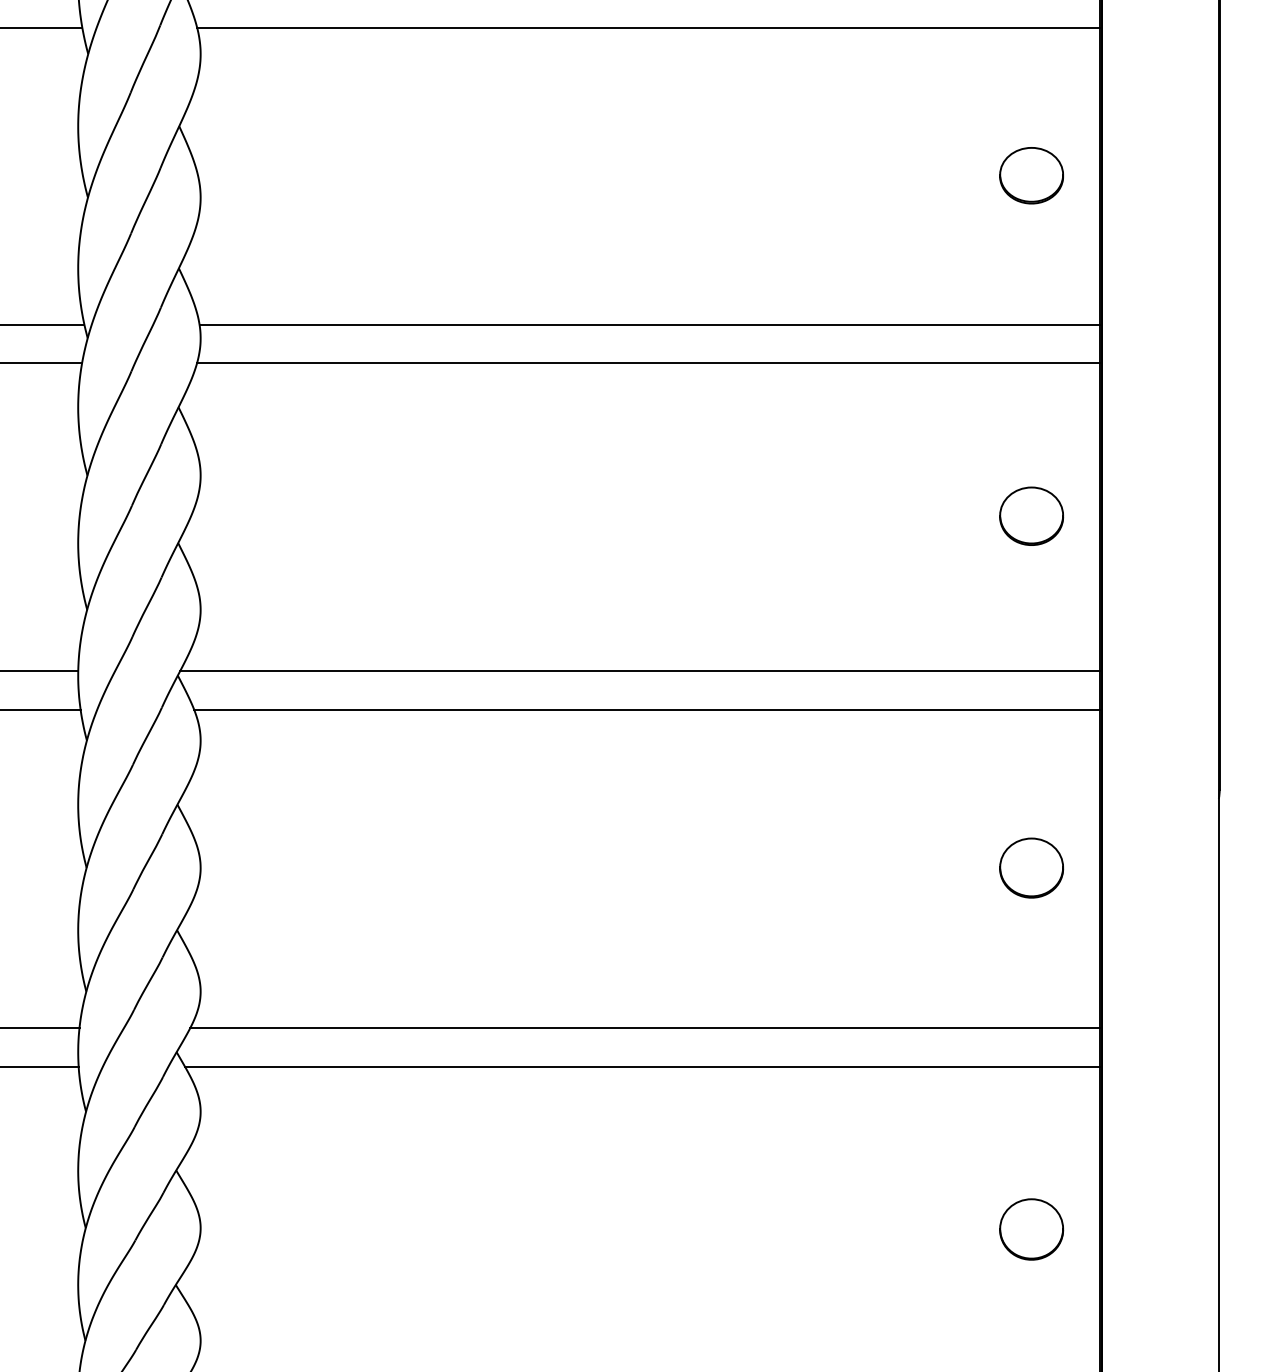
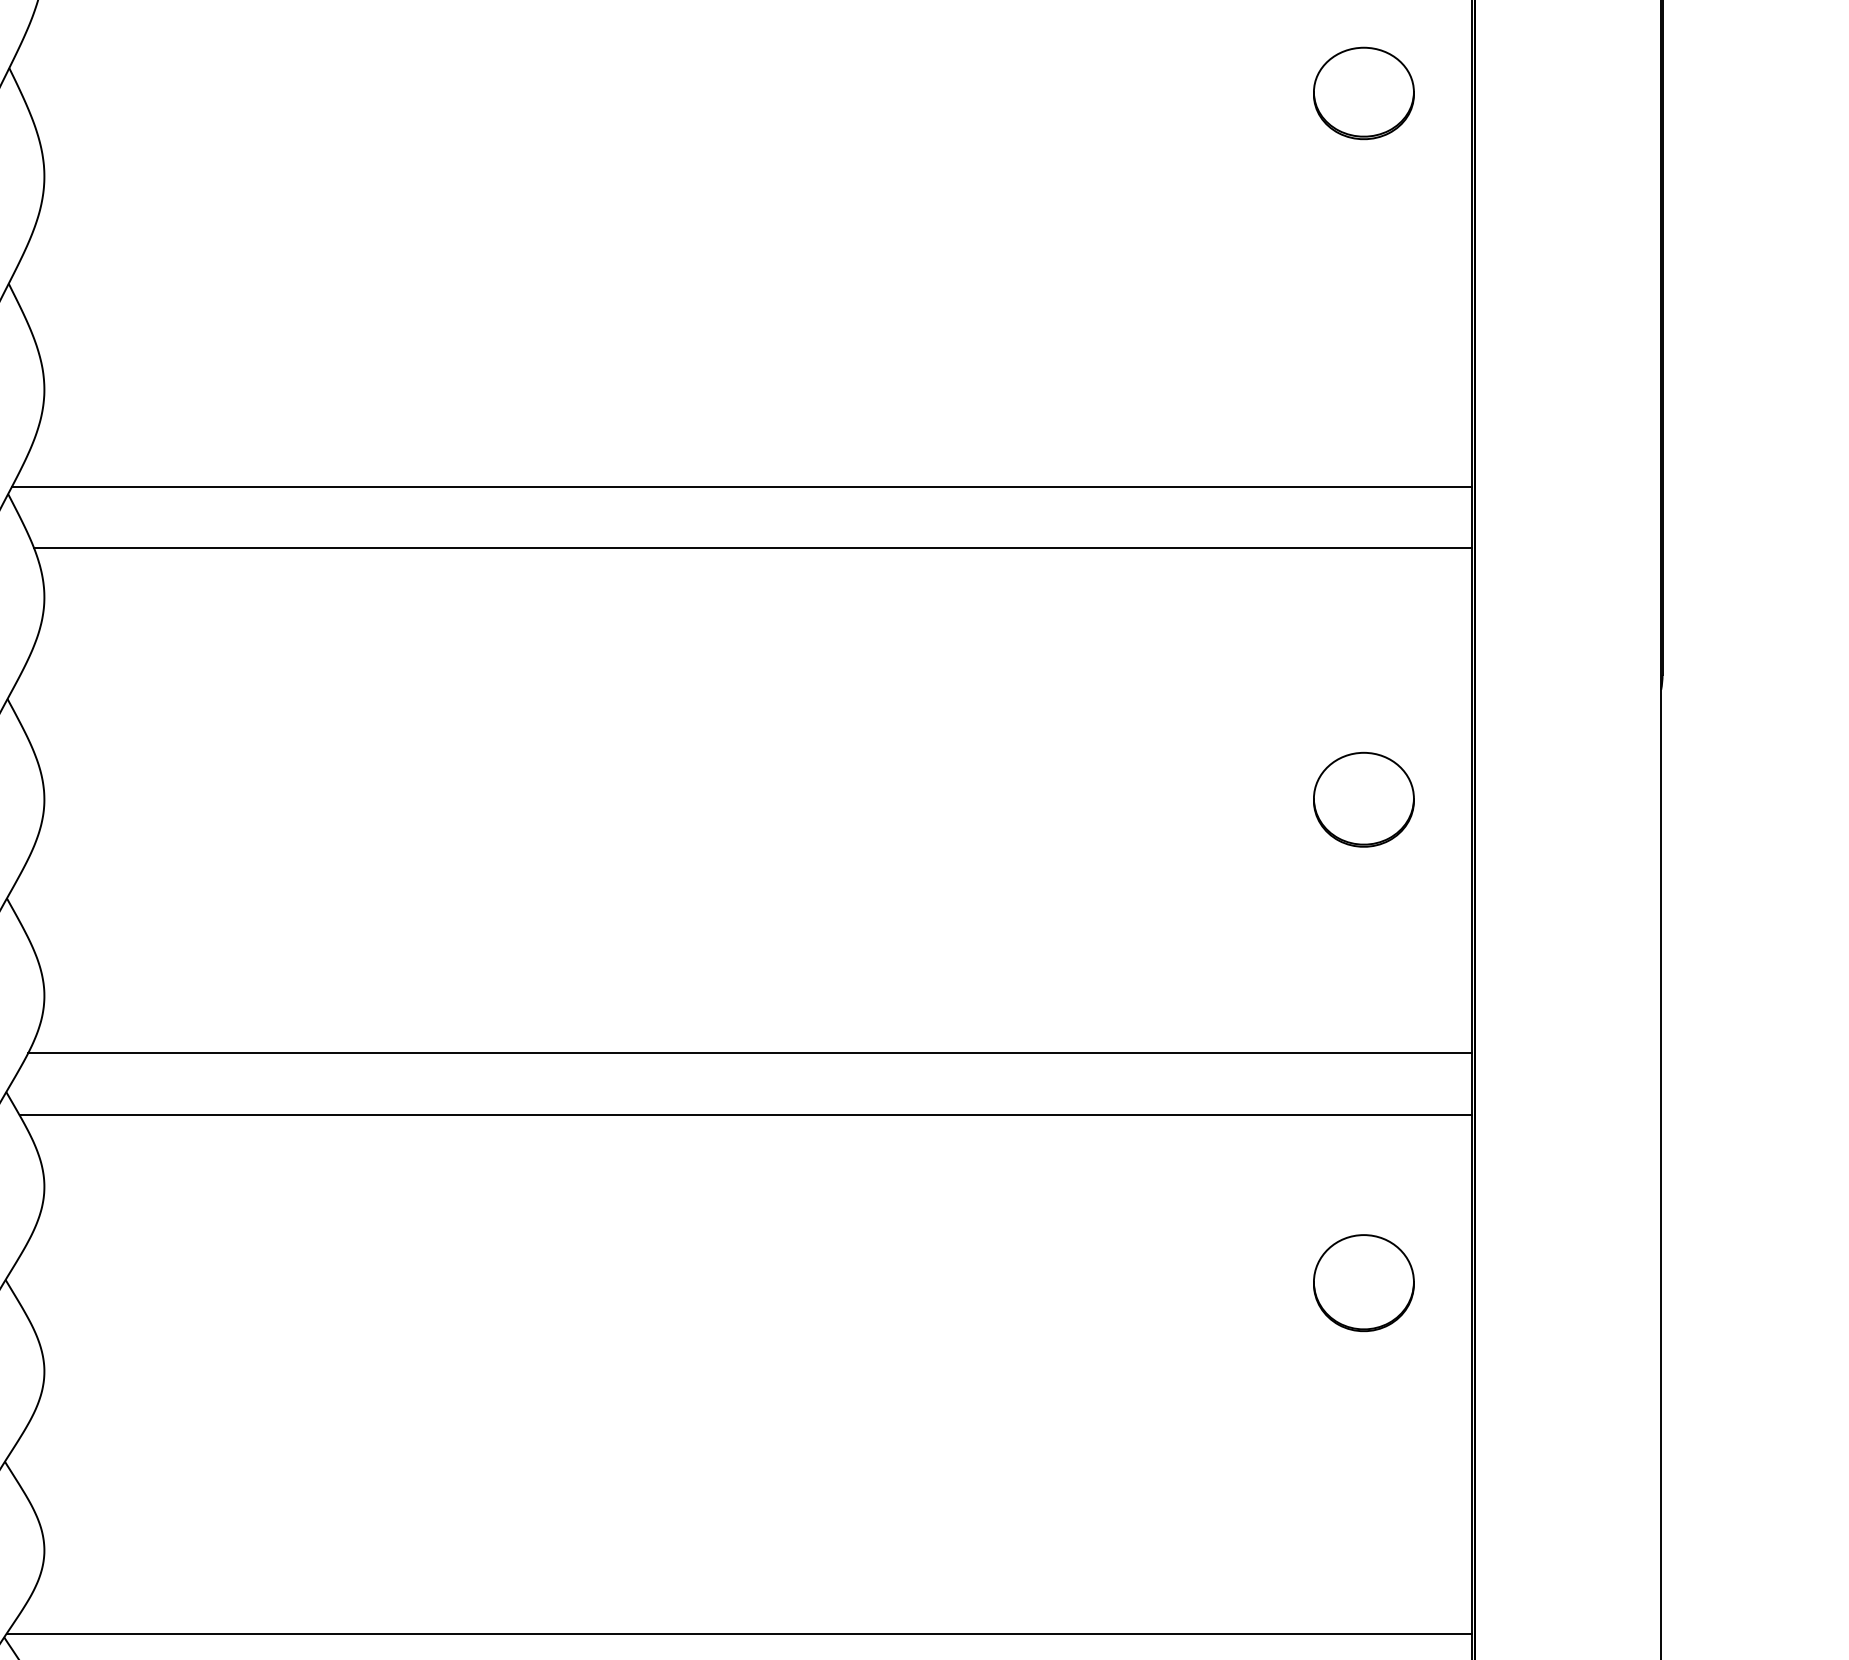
part: (1031, 515) -> (1363, 92), moved
part: (1031, 1229) -> (1363, 1283), moved

